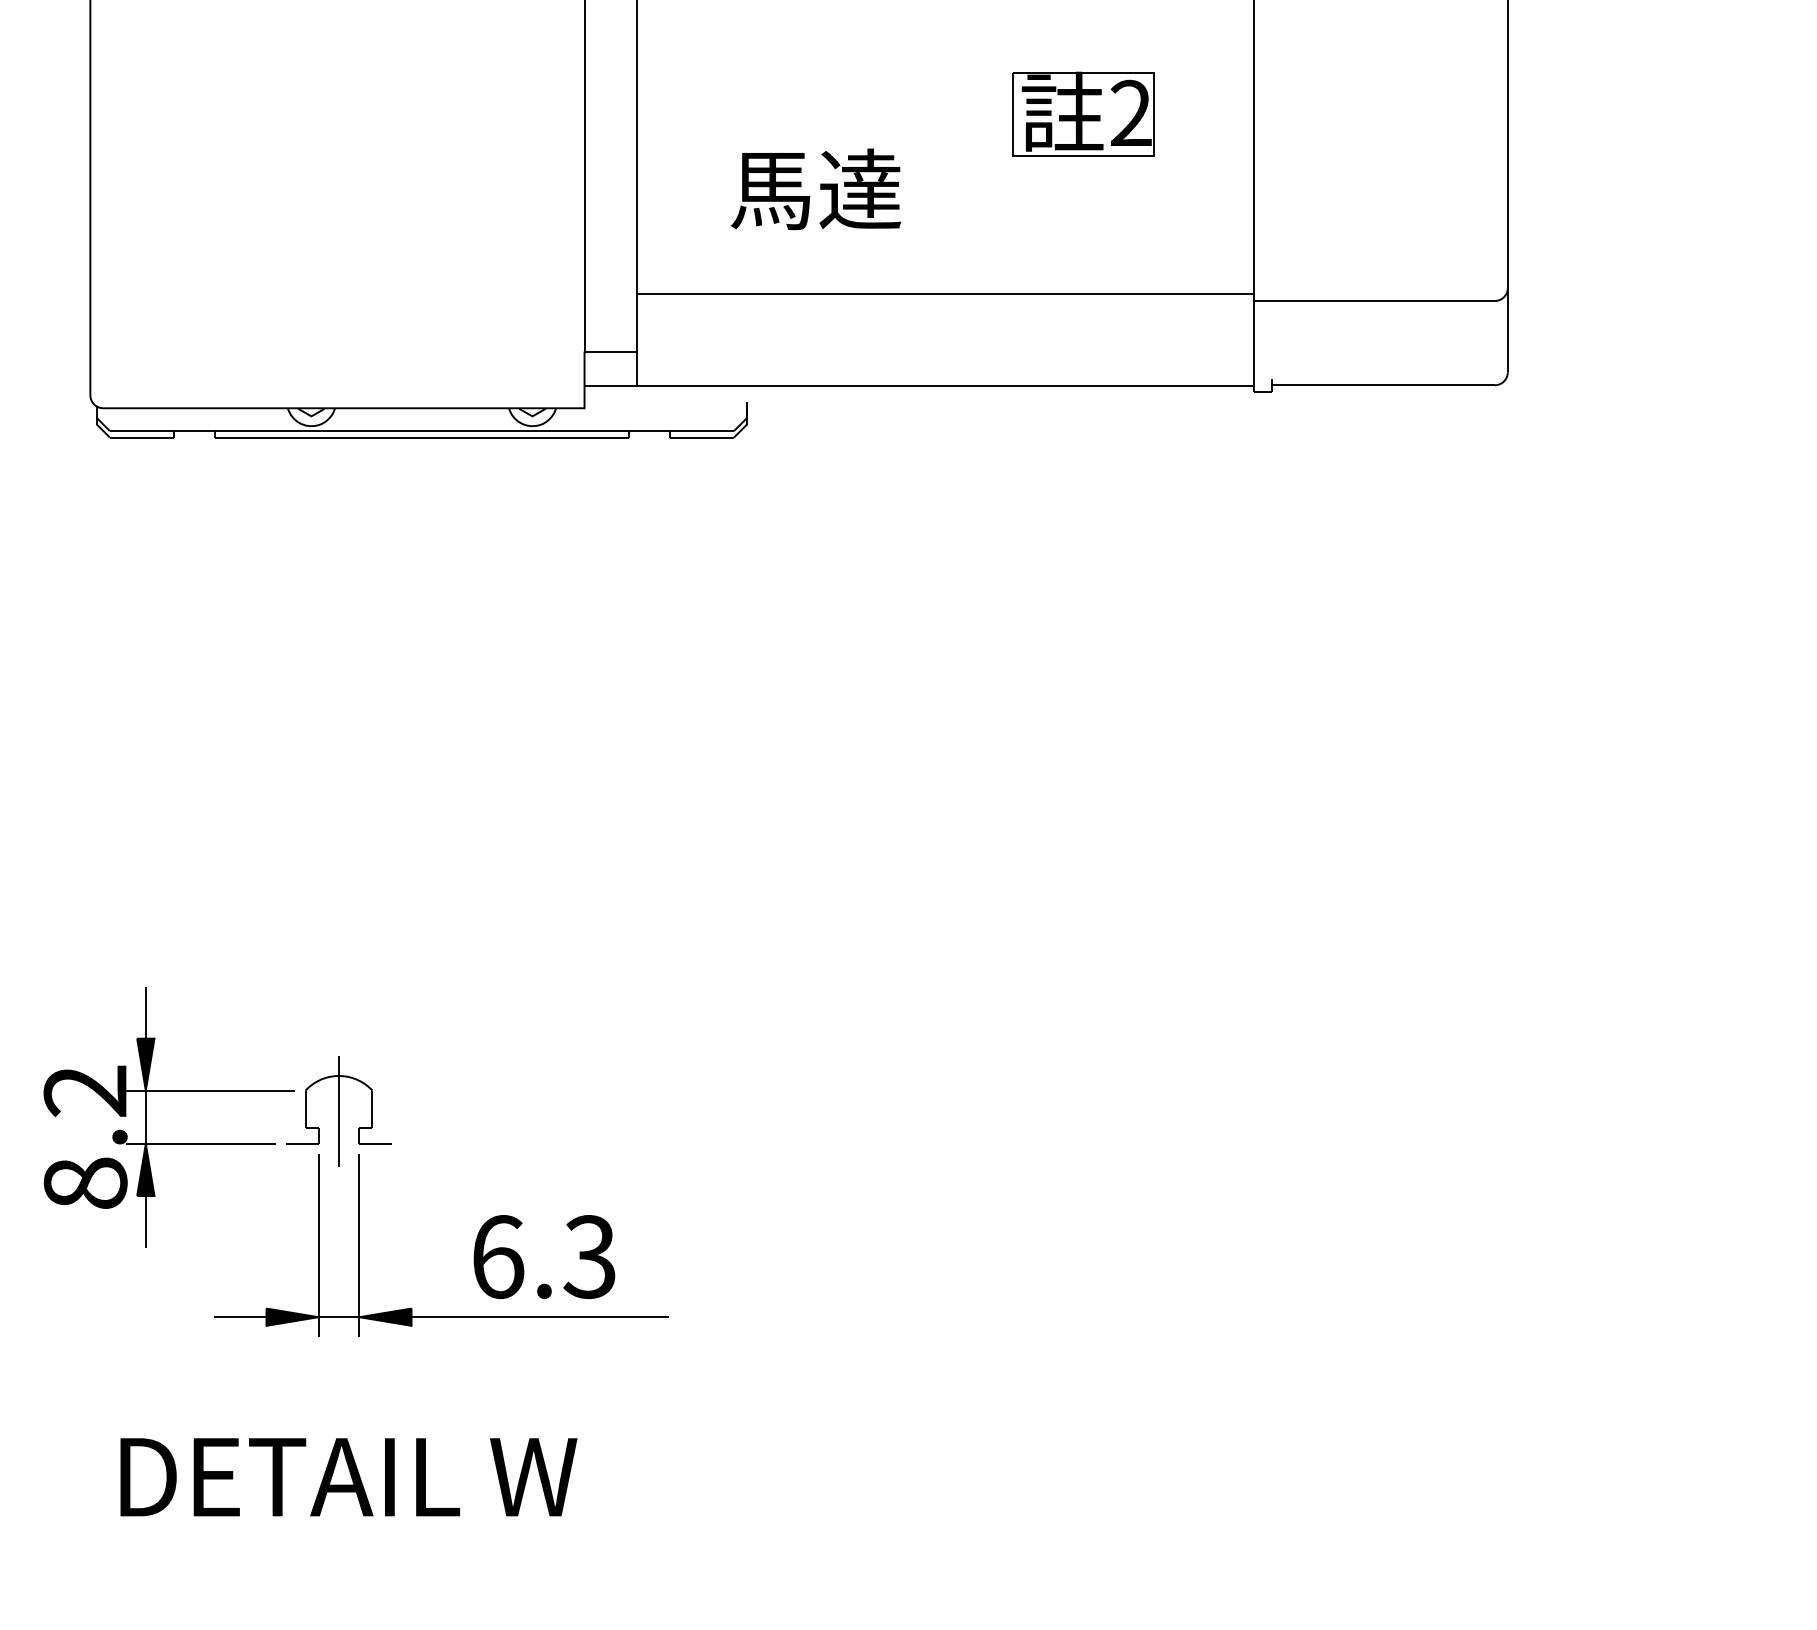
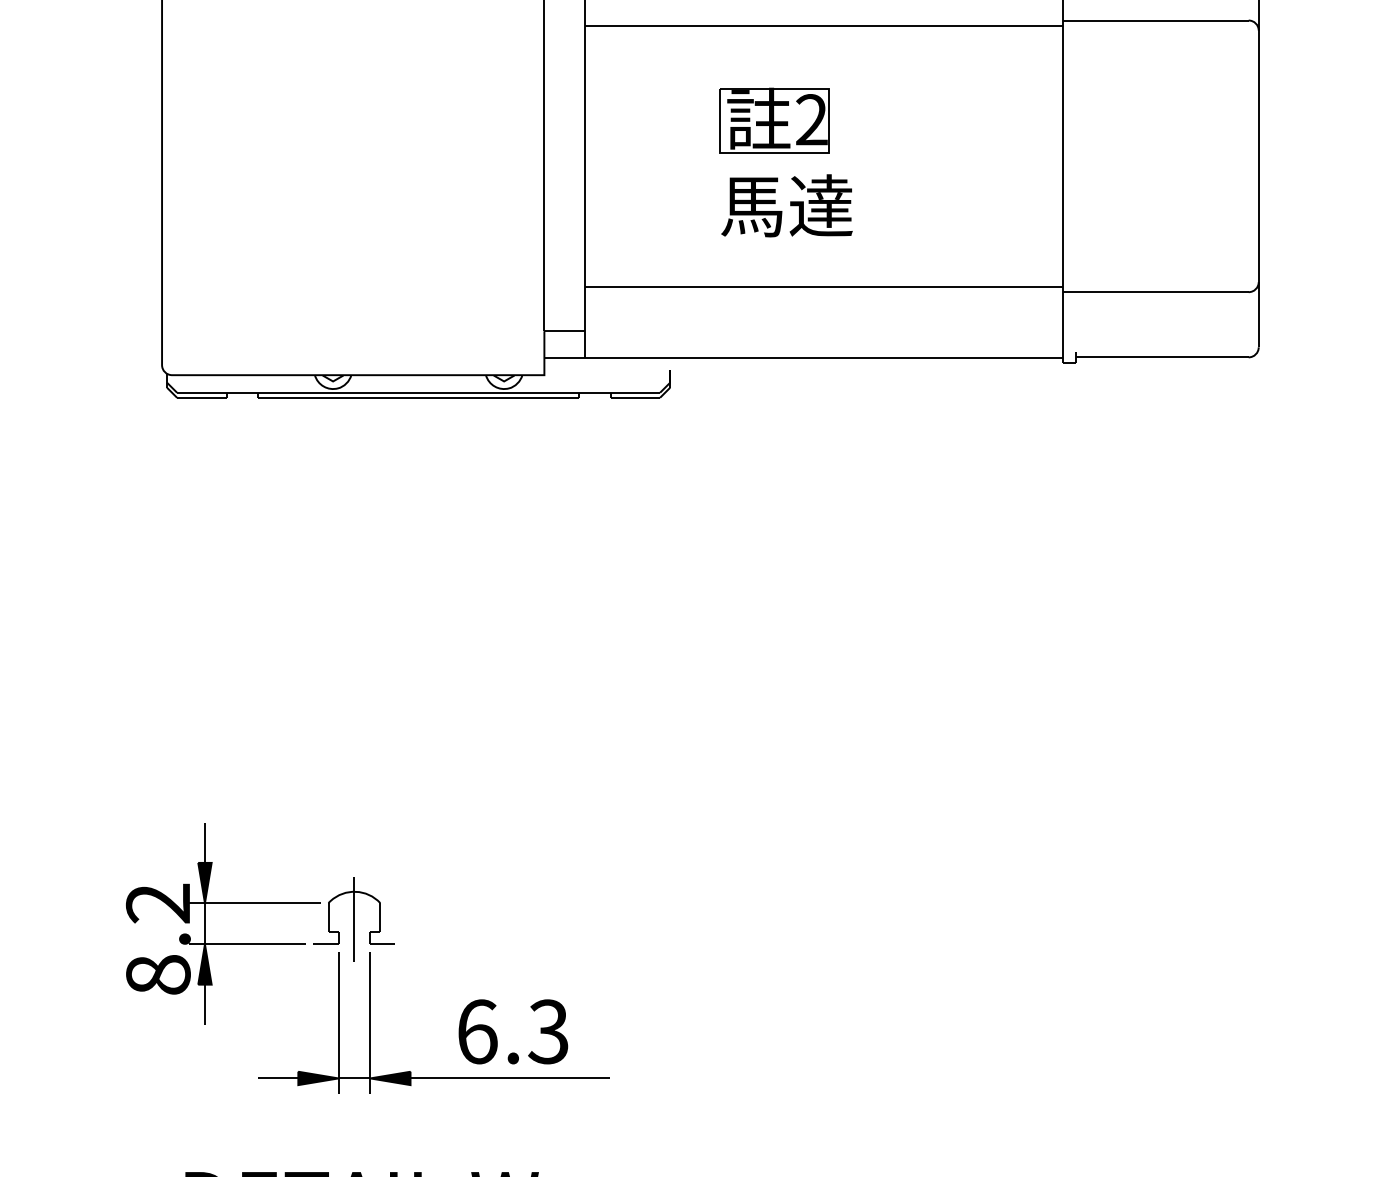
part: (1083, 113) -> (774, 120), moved
text: (816, 189) -> (787, 205), moved

